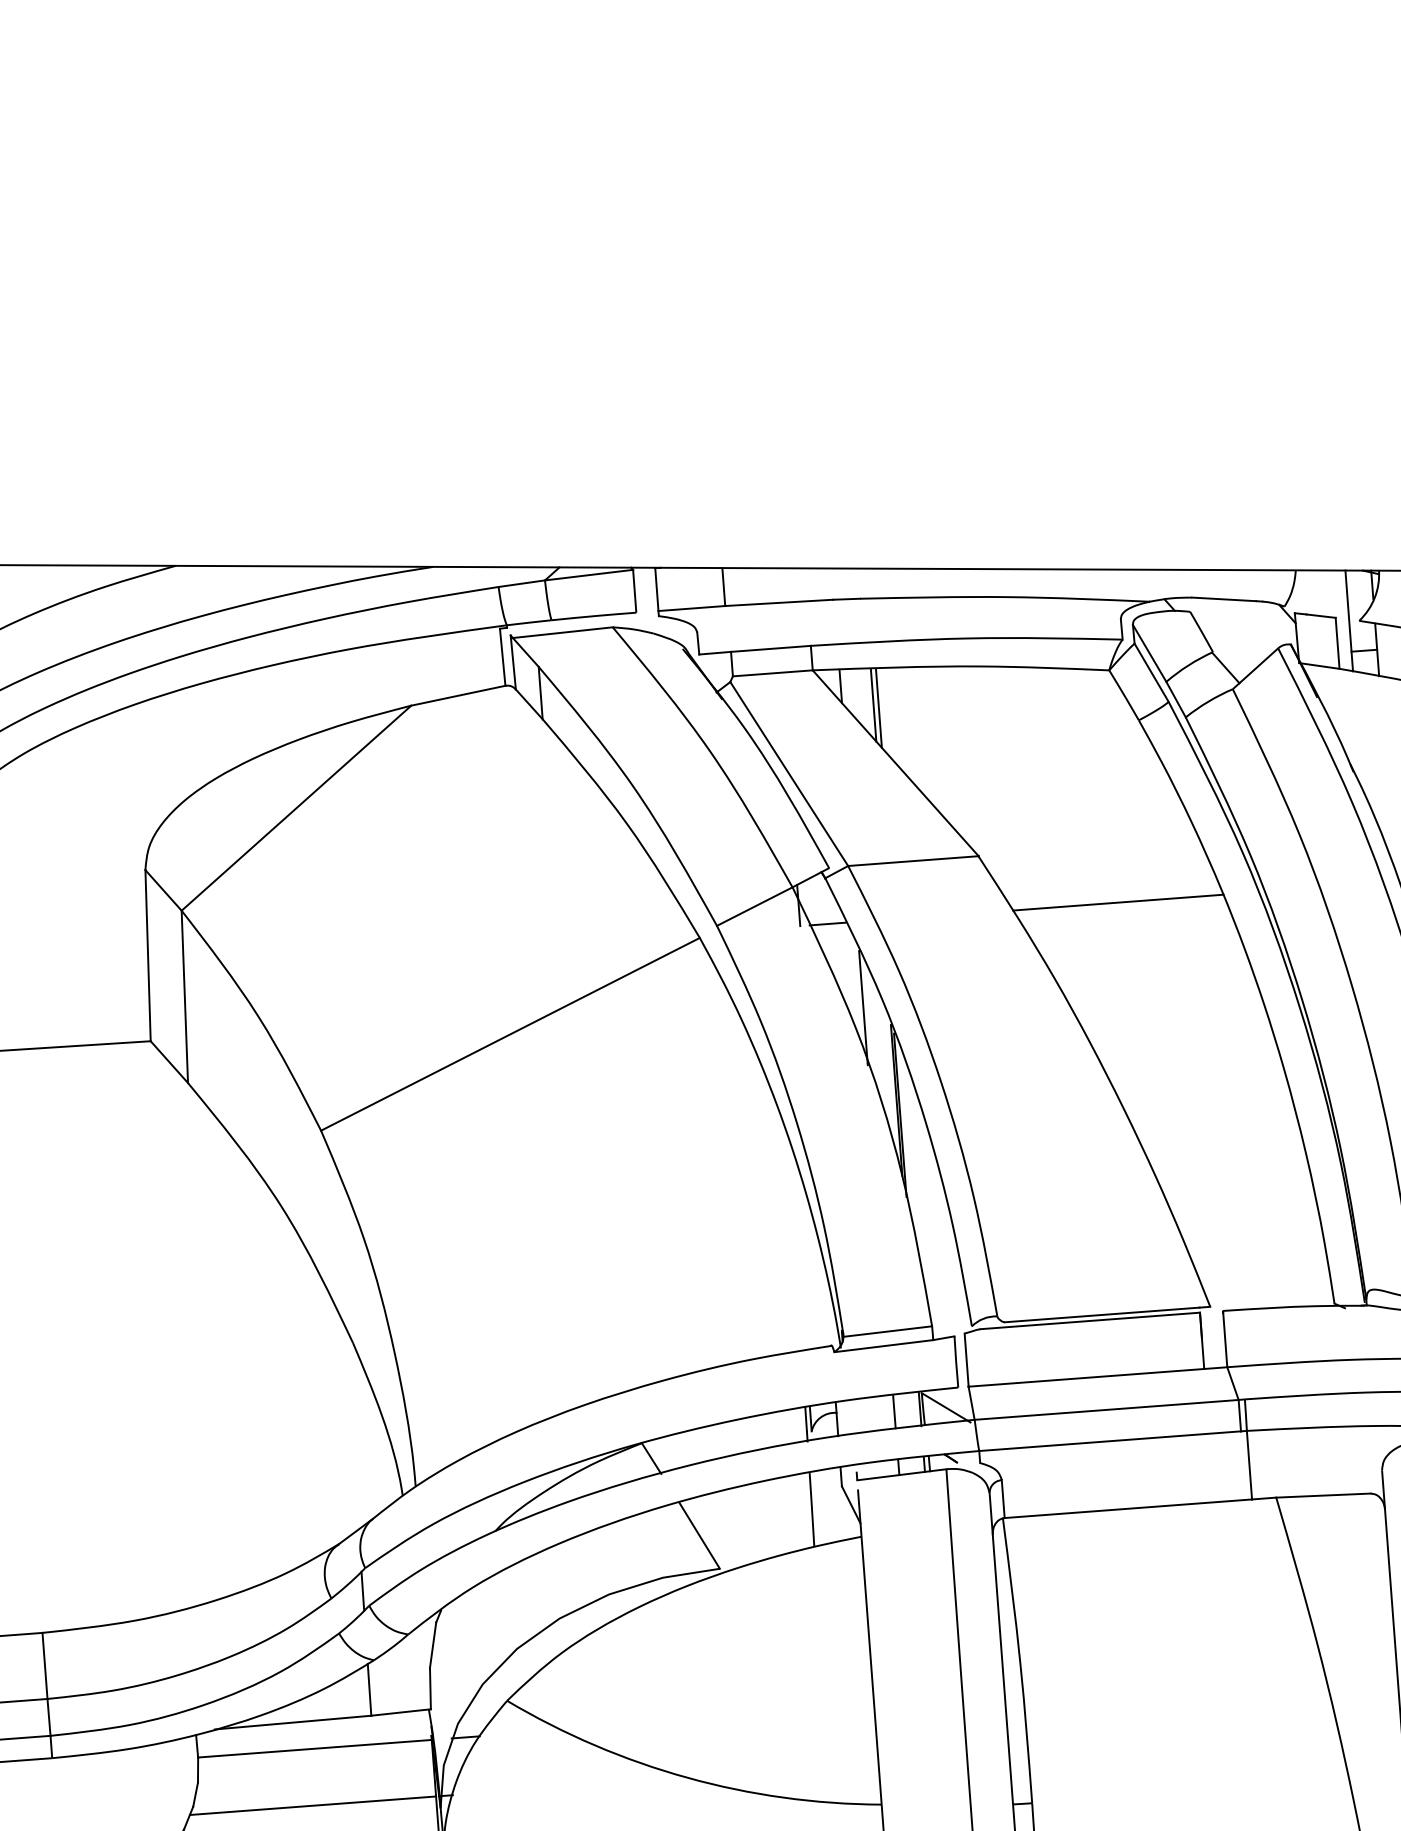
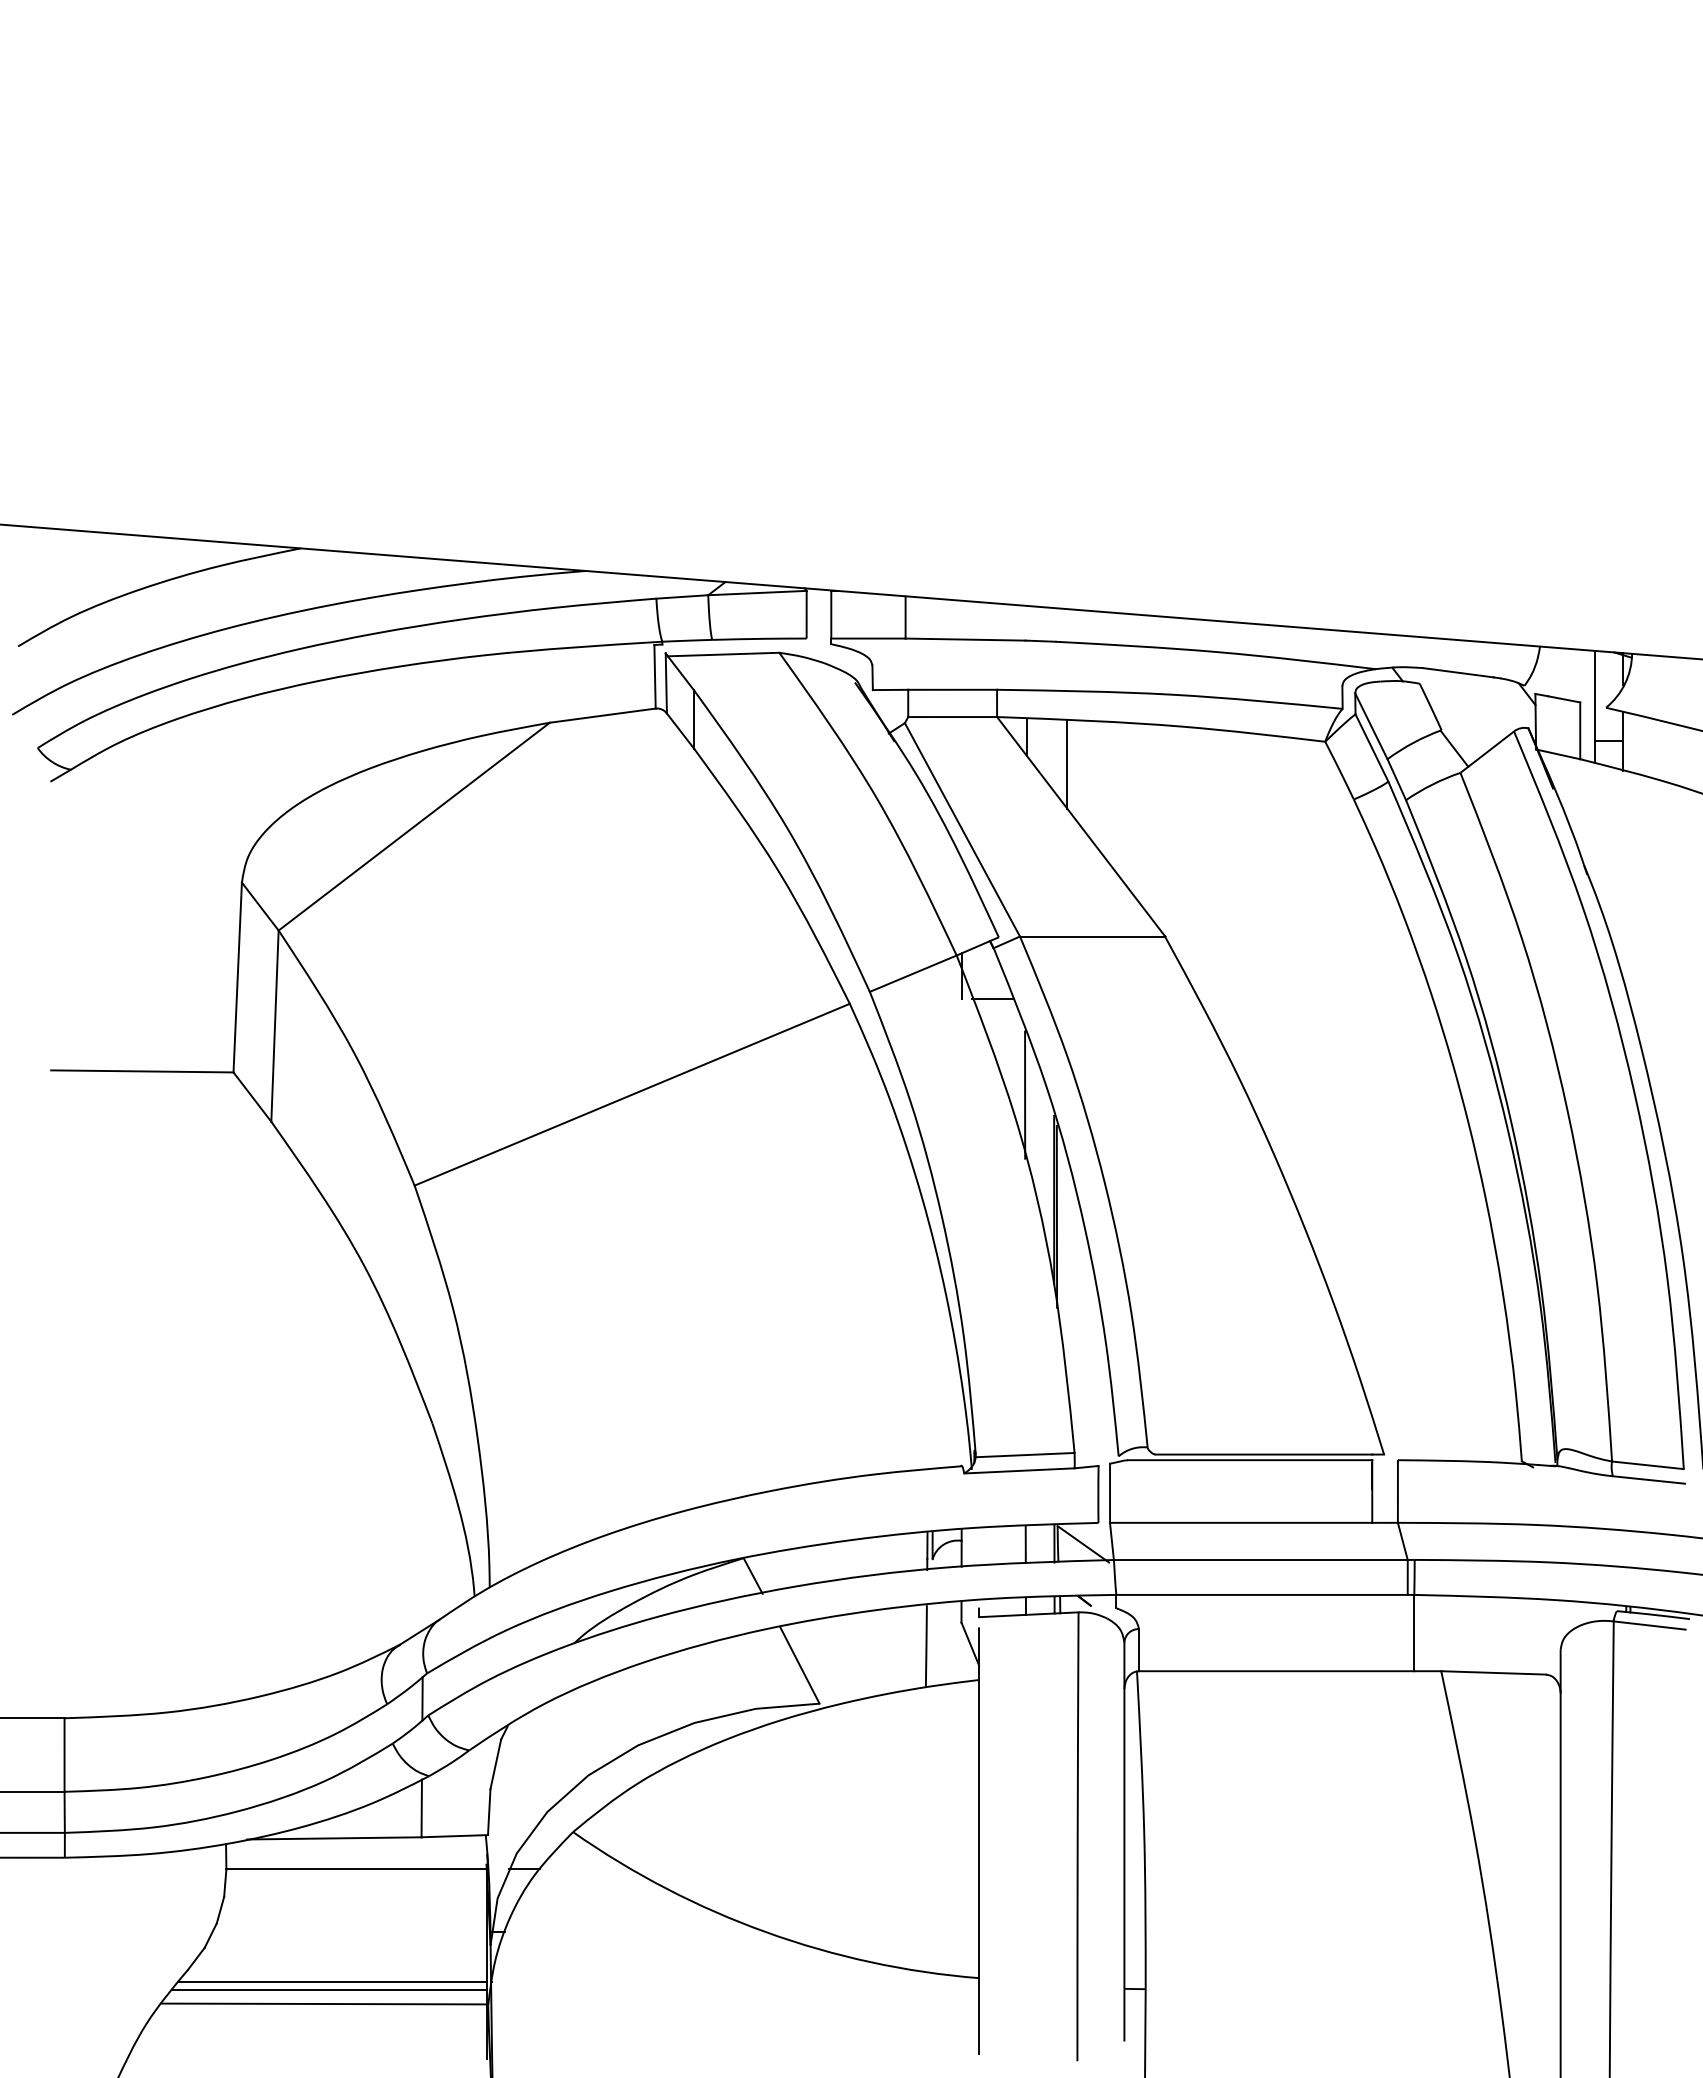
line: (873, 705) -> (1061, 760), removed
line: (1117, 902) -> (1315, 999), removed
line: (313, 1806) -> (349, 1932), removed

